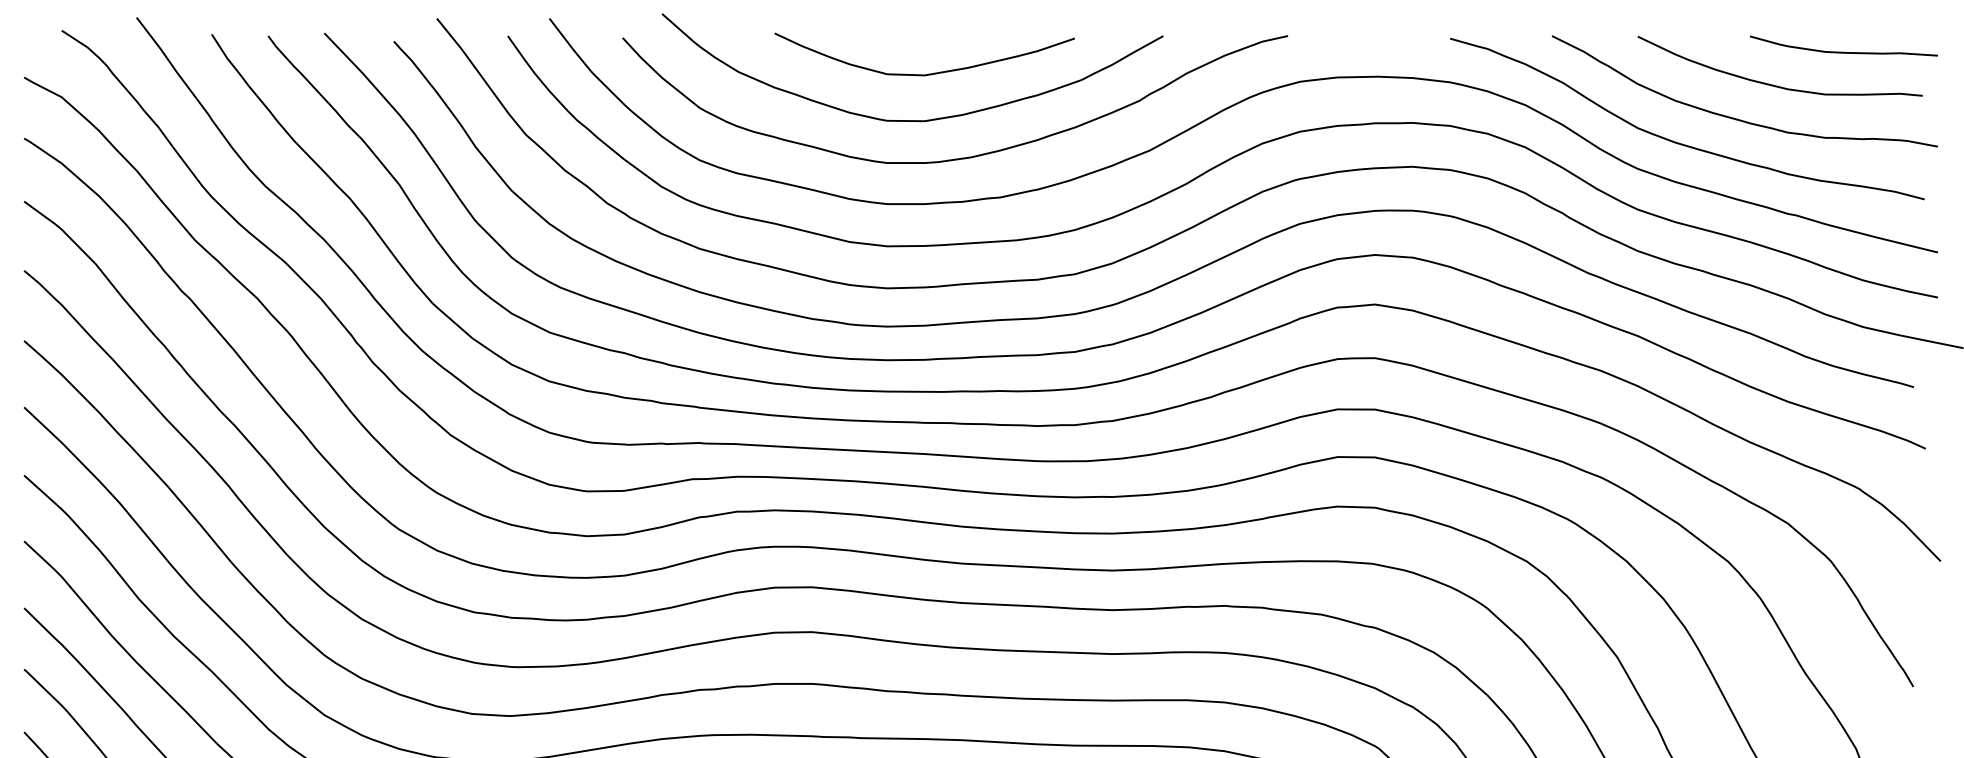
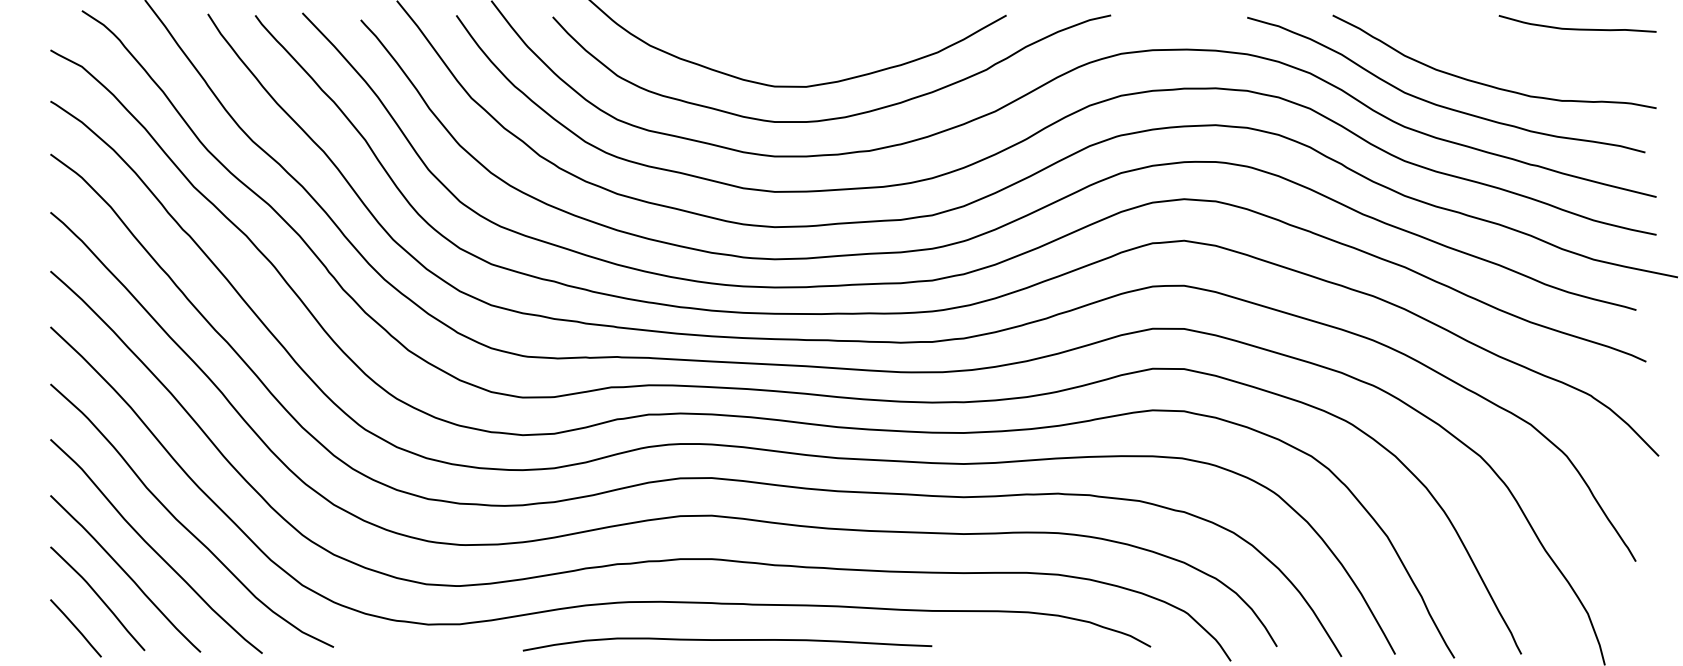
curve: (929, 73) -> (810, 46), removed
curve: (1775, 84) -> (1520, 56), removed

